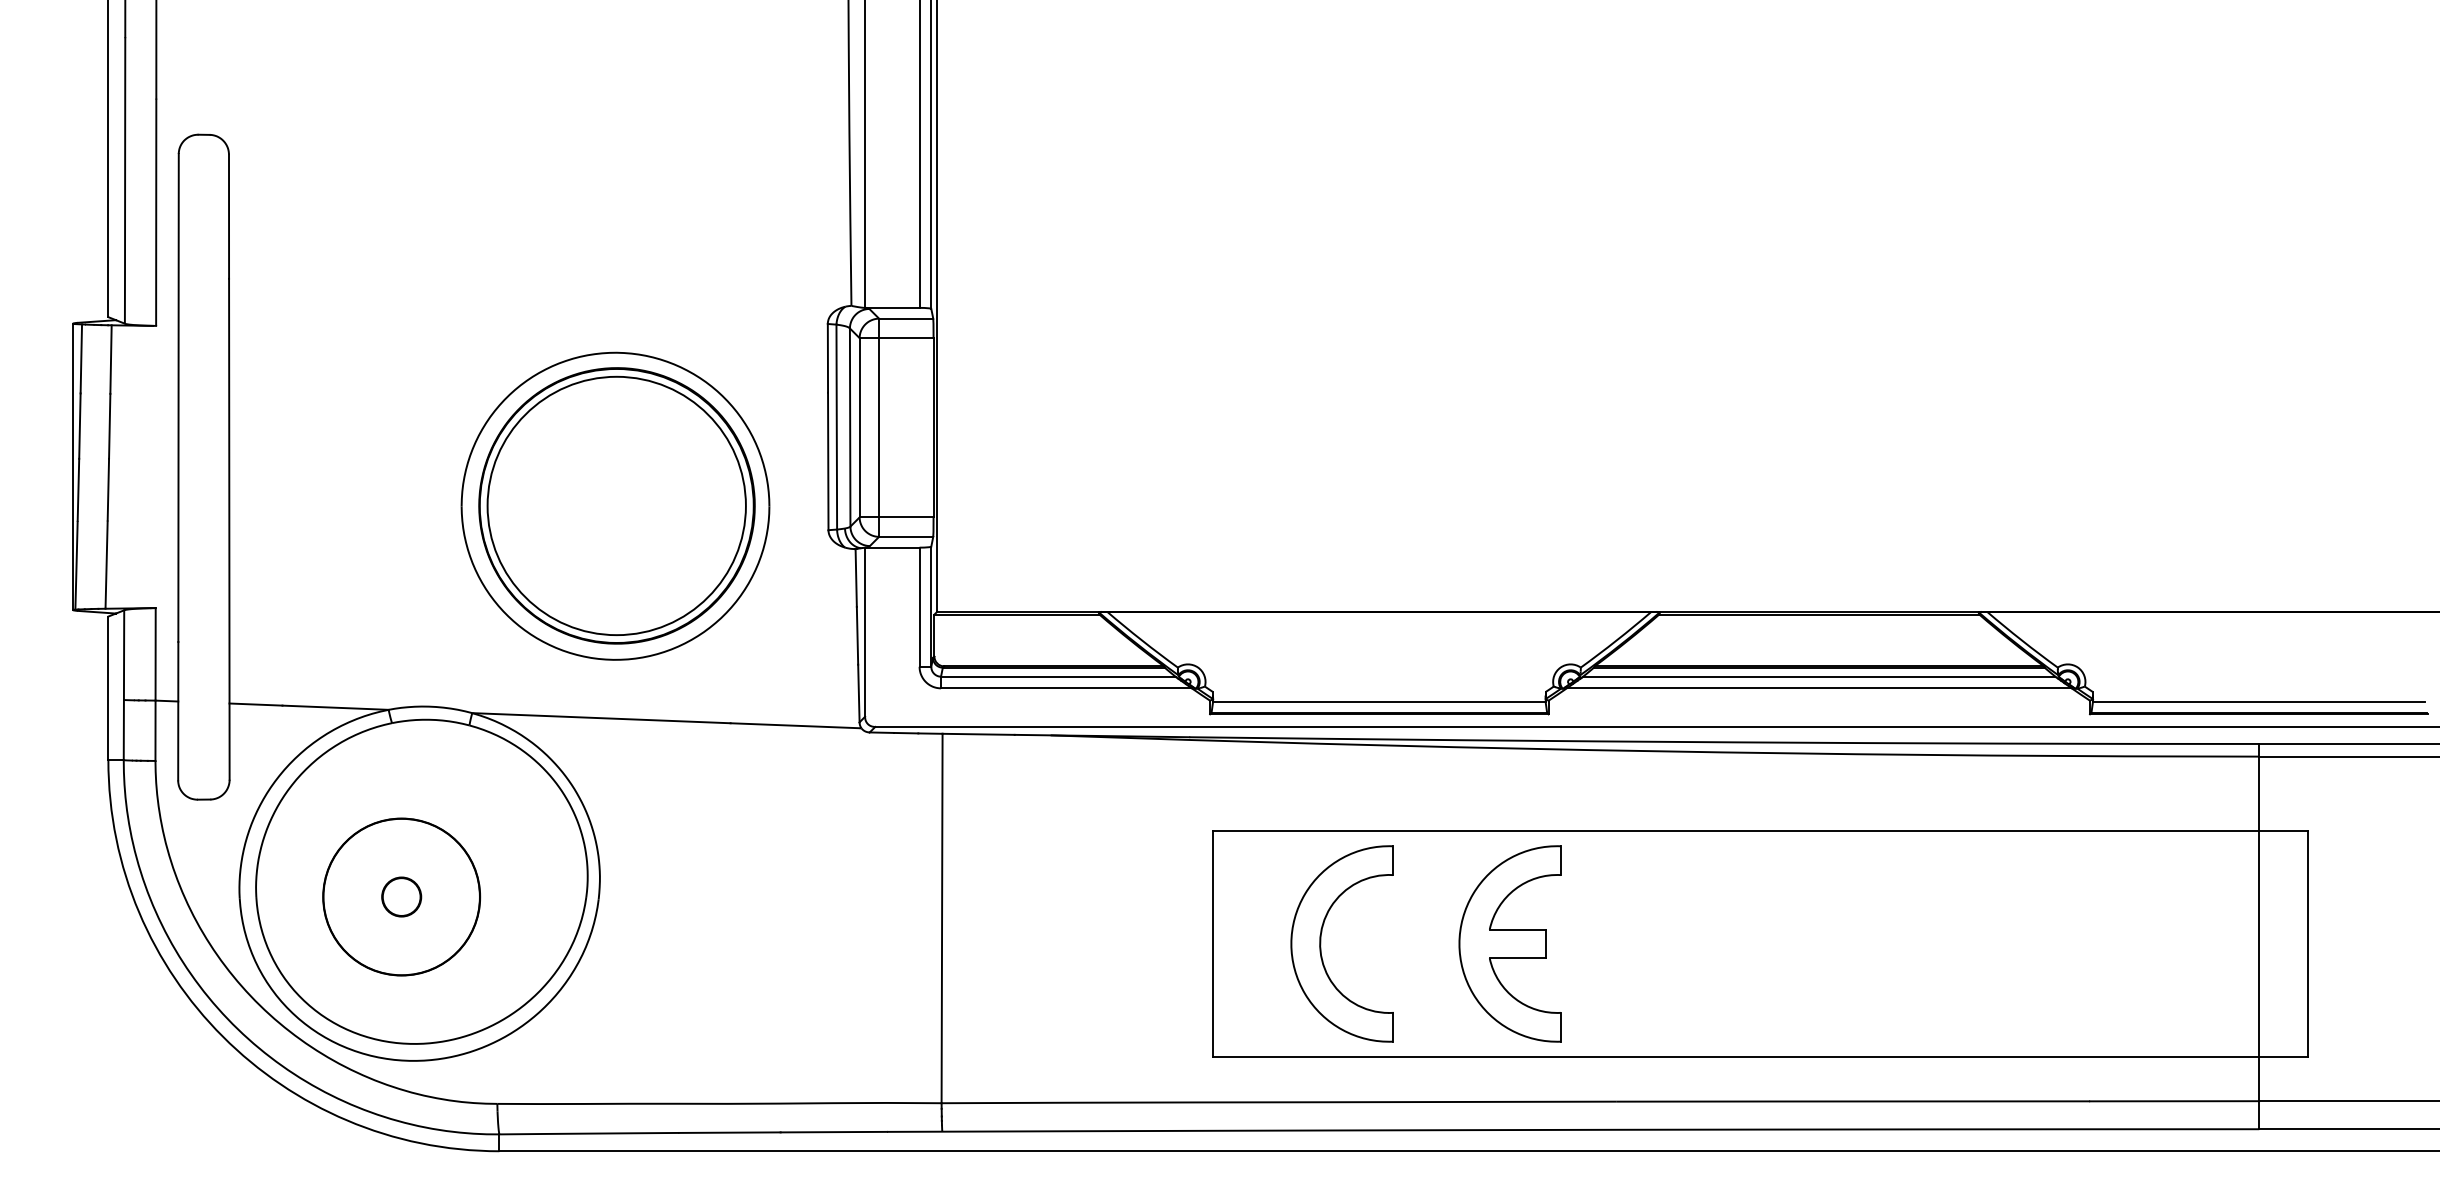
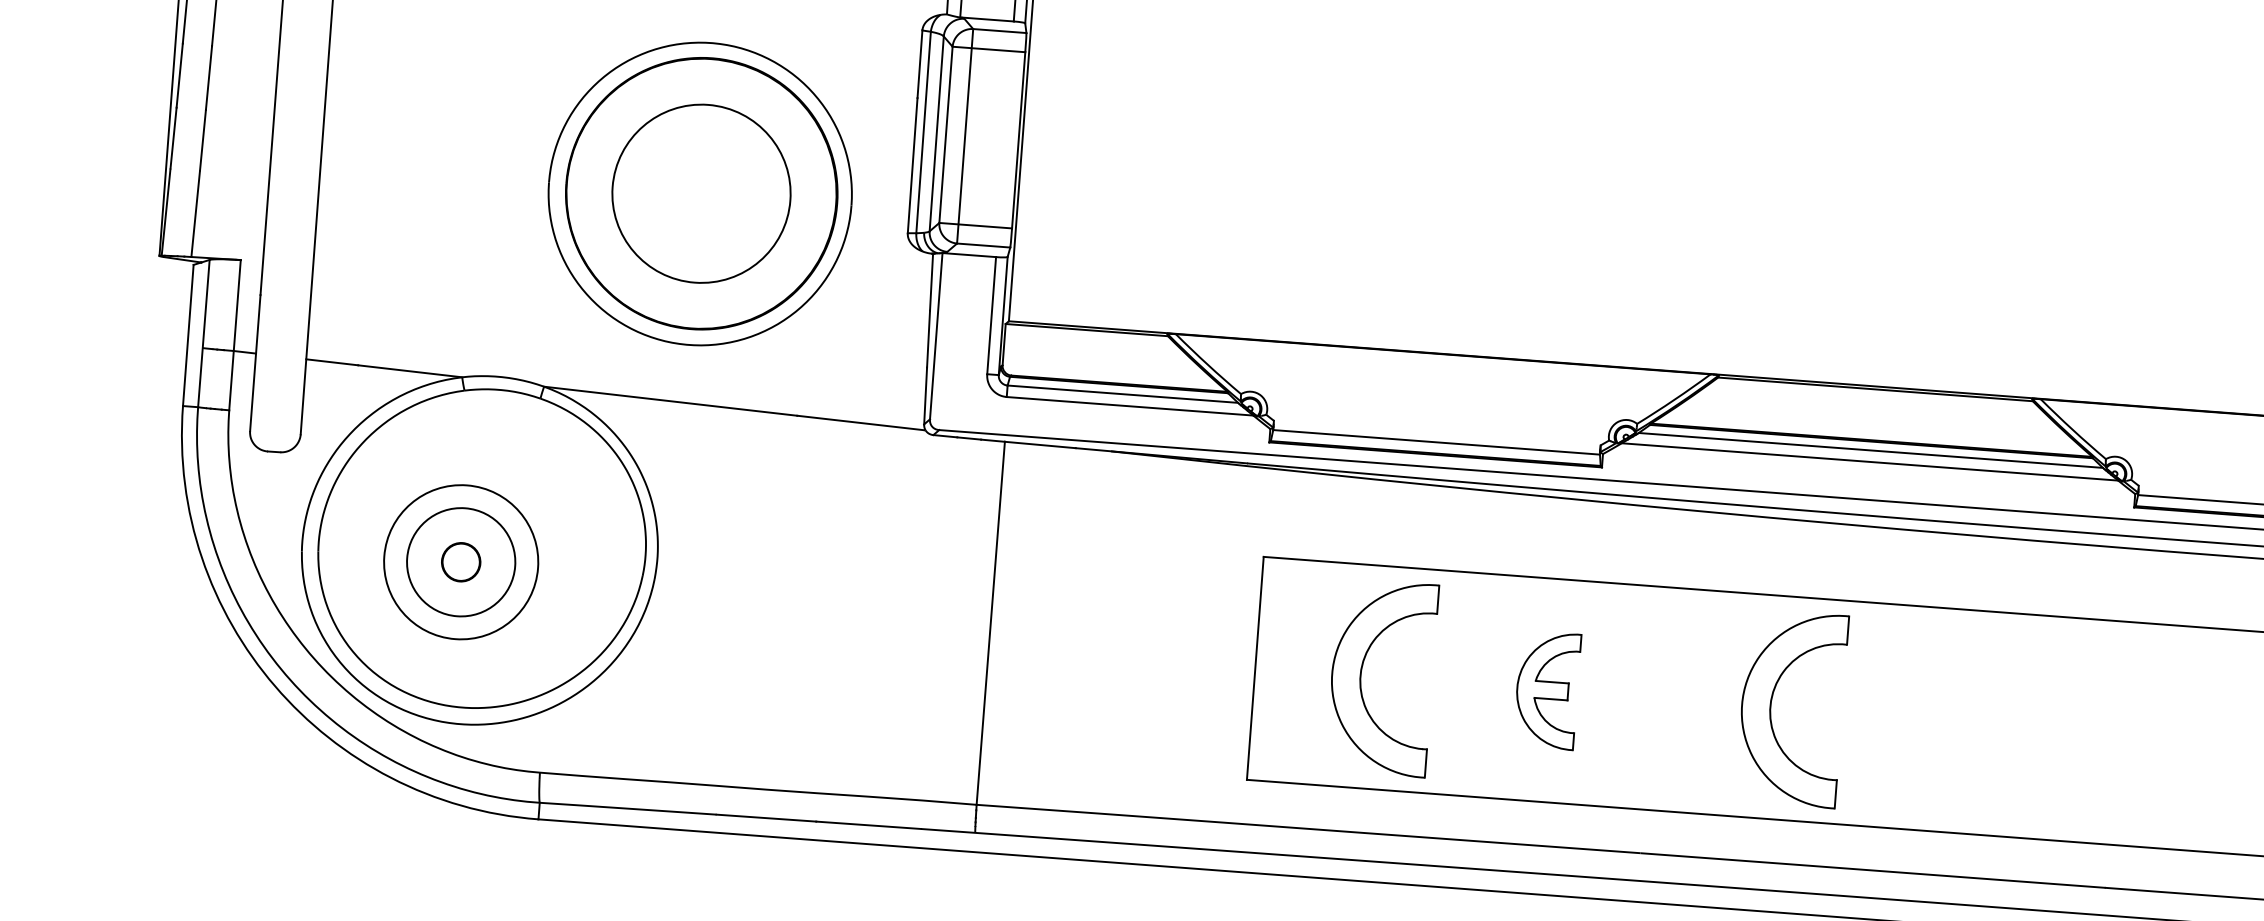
circle: (616, 505) -> (701, 193), size x0.7
circle: (401, 896) -> (461, 561), size x0.7
part: (1509, 943) -> (1546, 689), size x0.6
part: (1738, 943) -> (1771, 706), added

